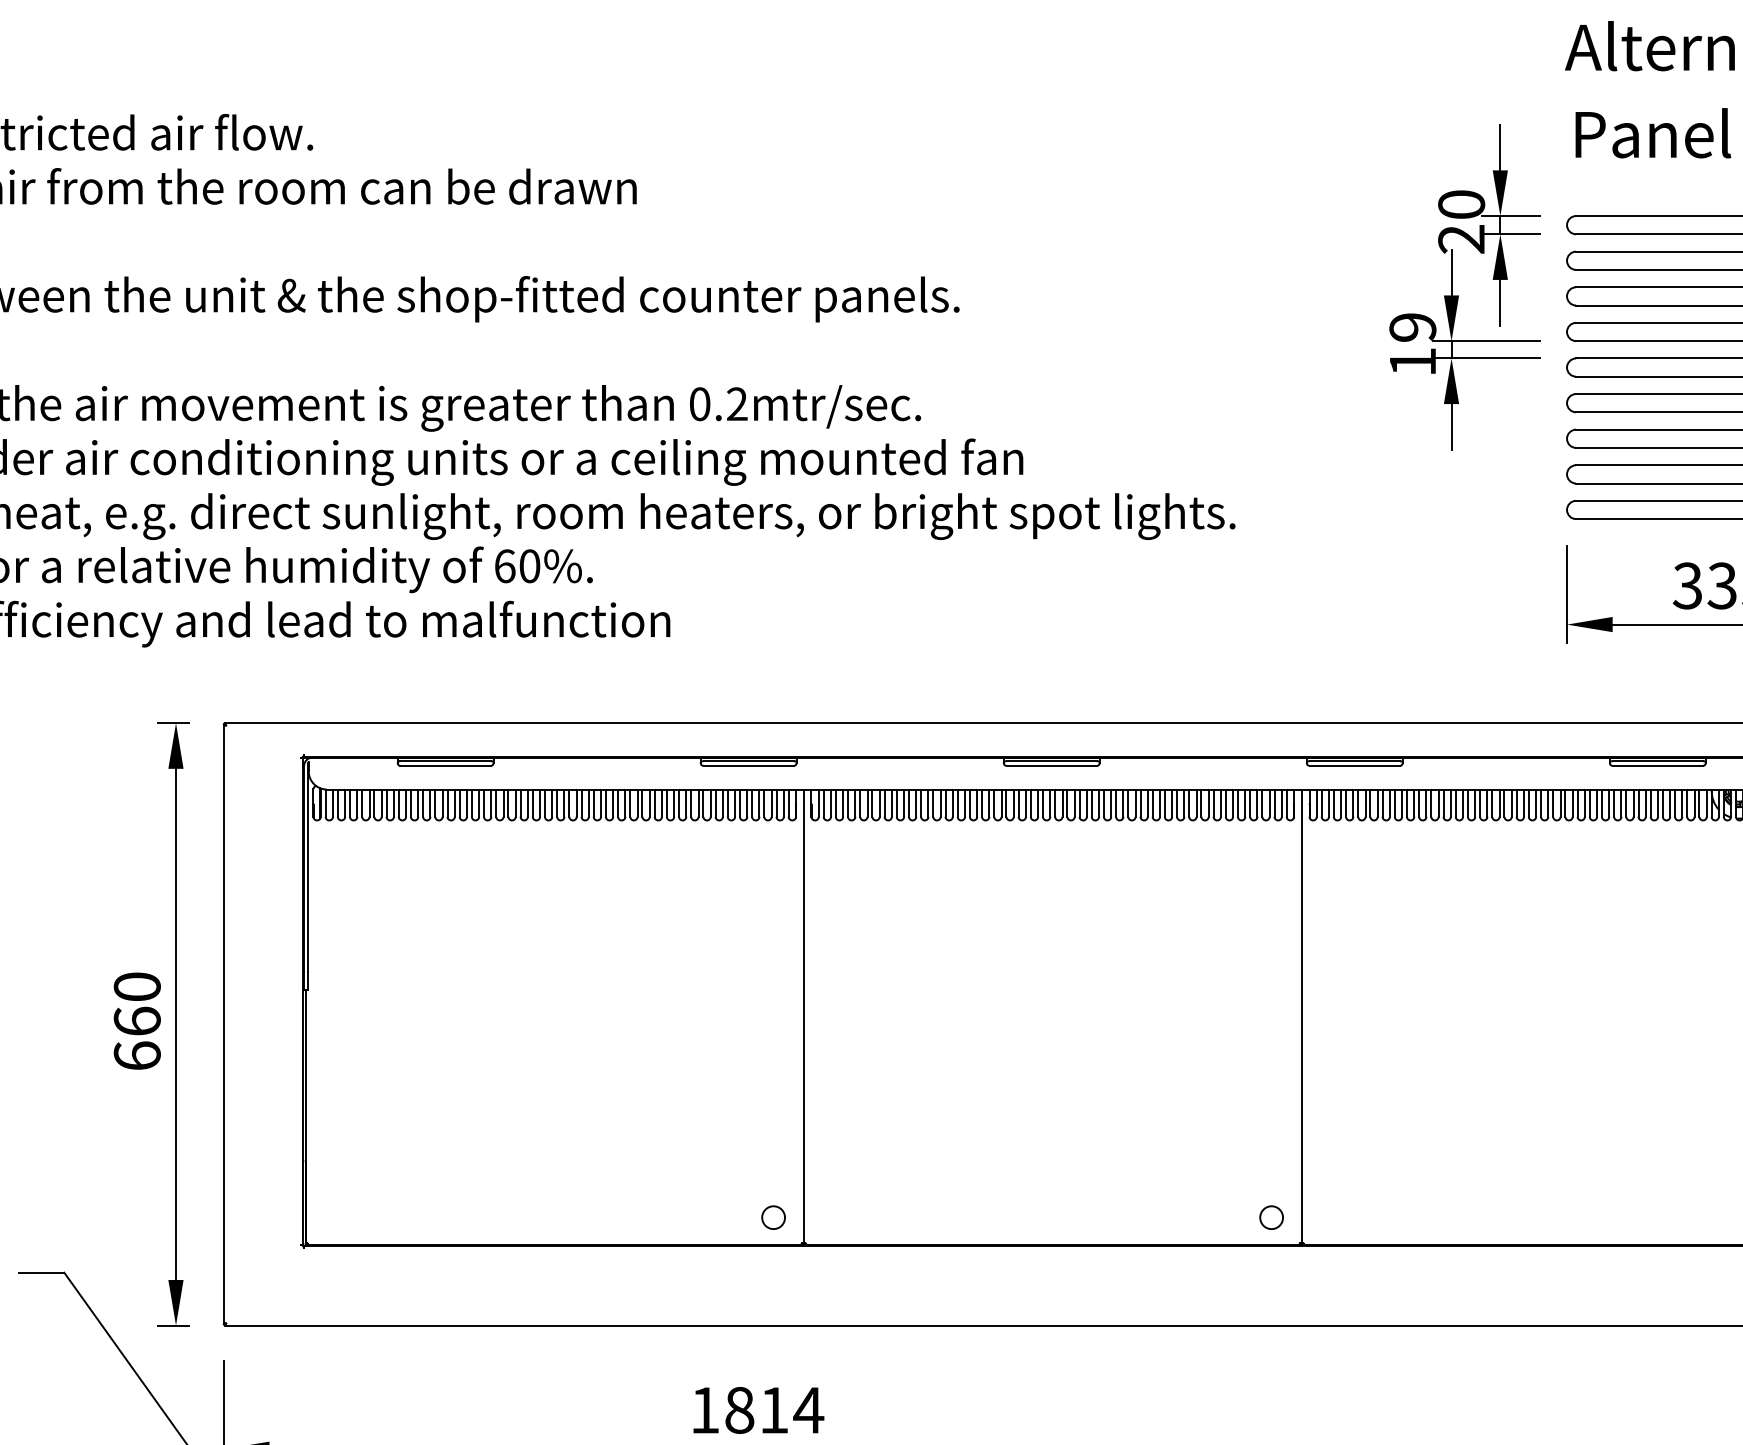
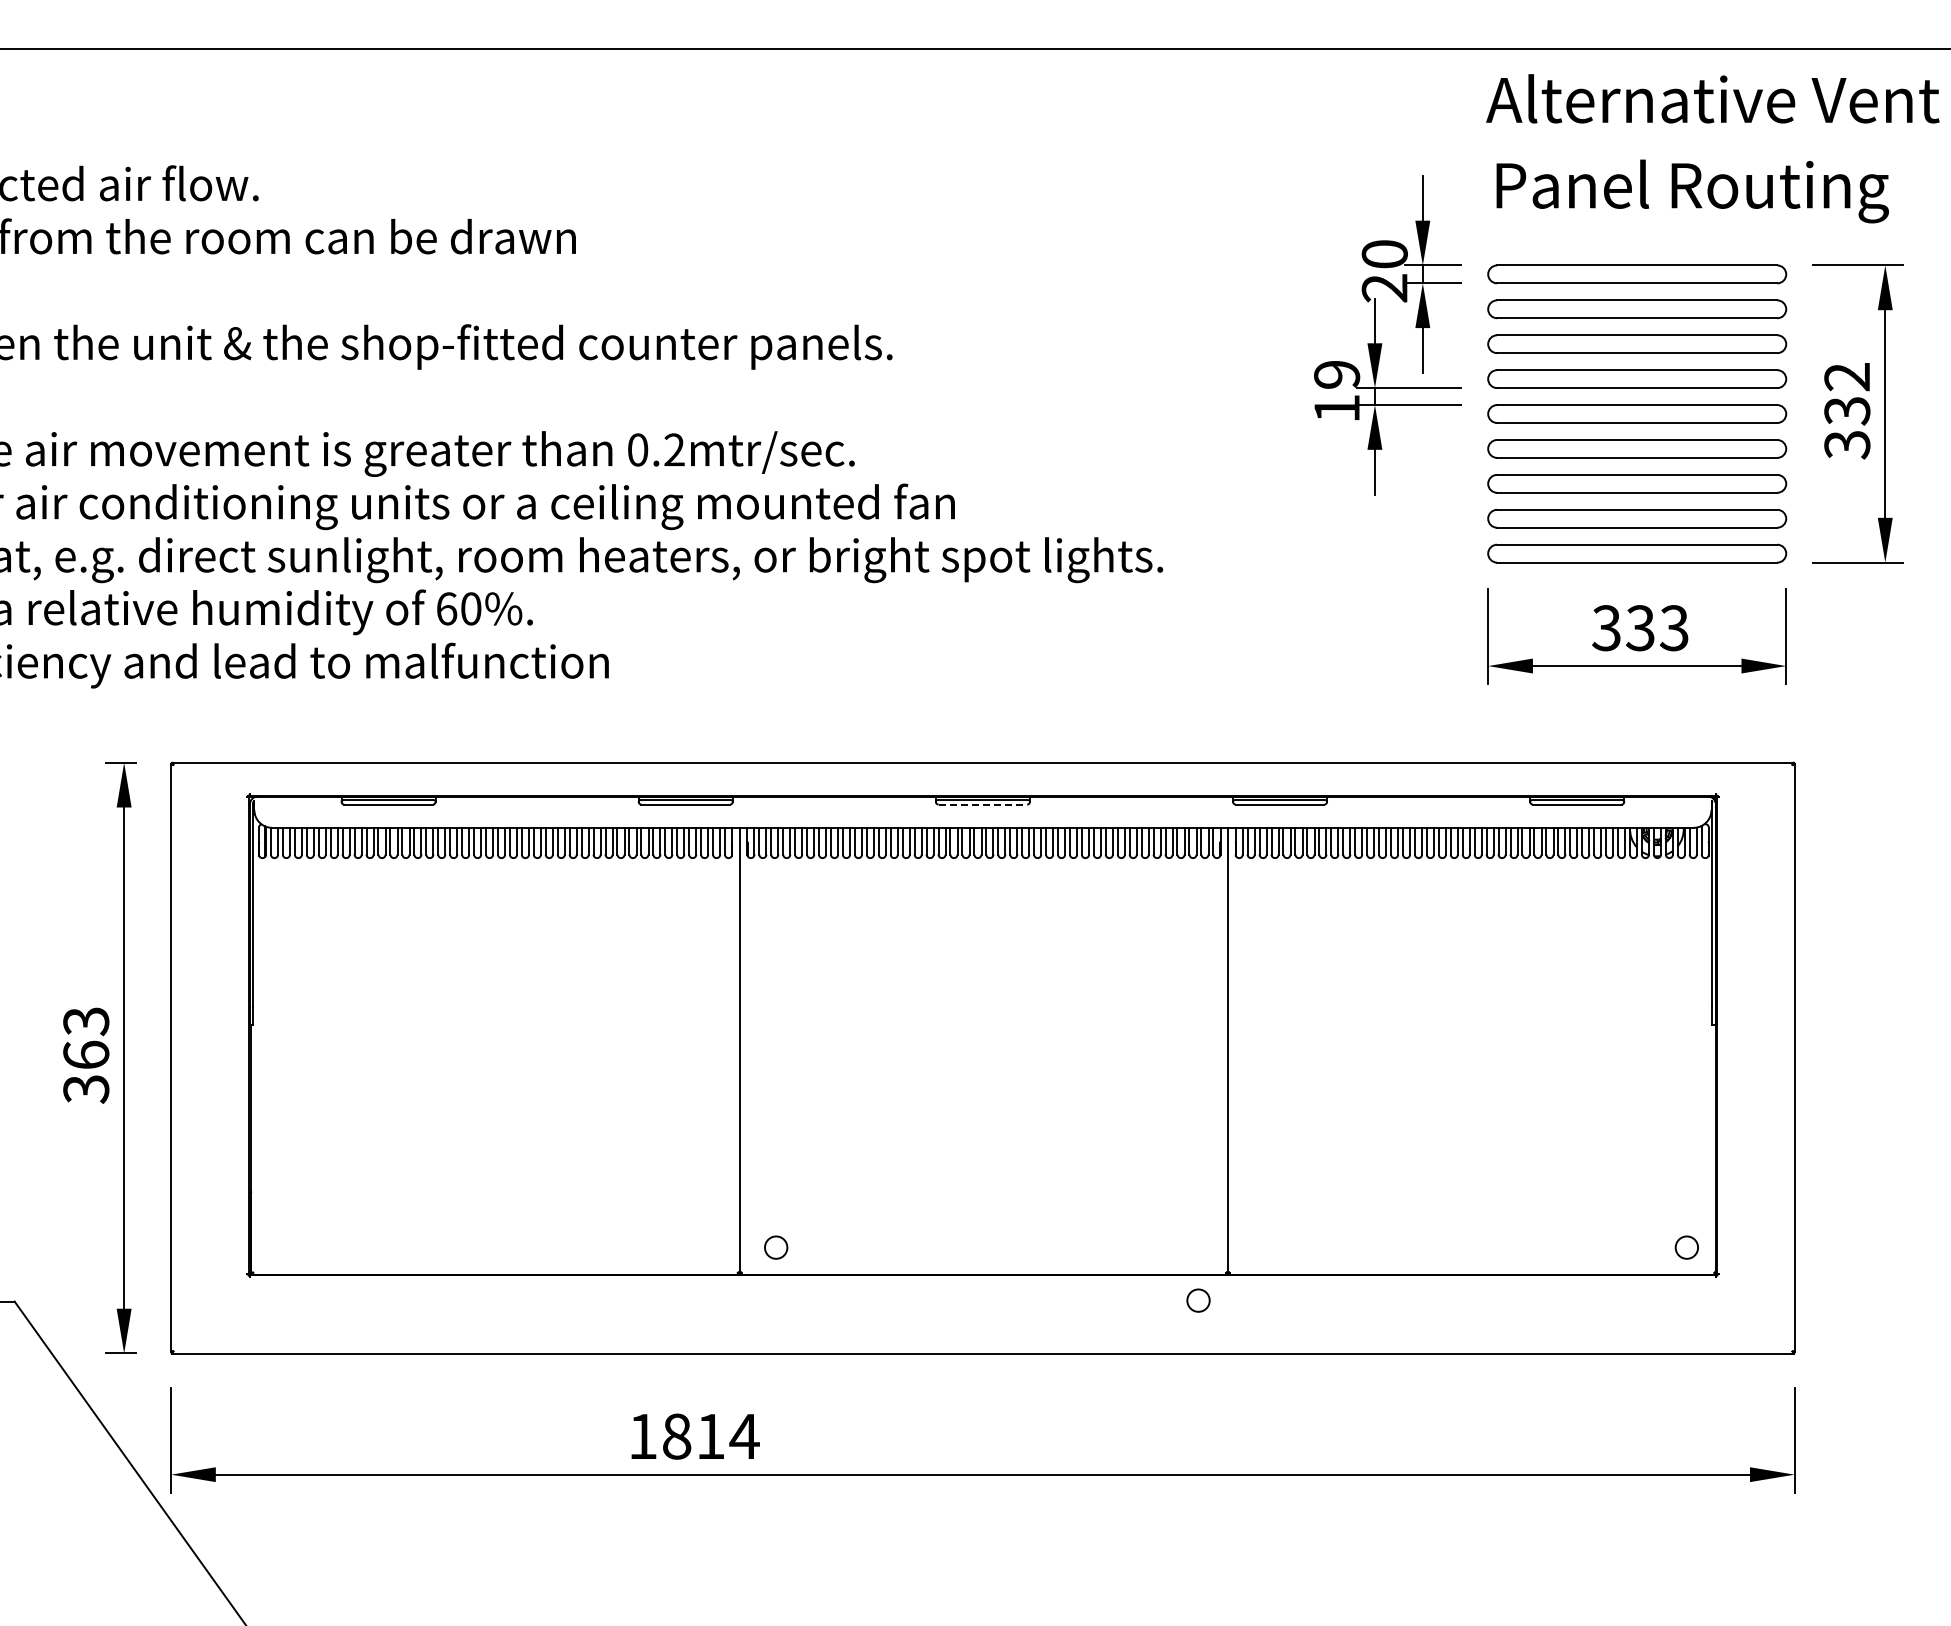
line: (1052, 765) -> (983, 804), solid -> dashed
text: (137, 1021) -> (86, 1055), 660 -> 363
circle: (773, 1217) -> (776, 1247), moved
circle: (1271, 1217) -> (1198, 1300), moved

